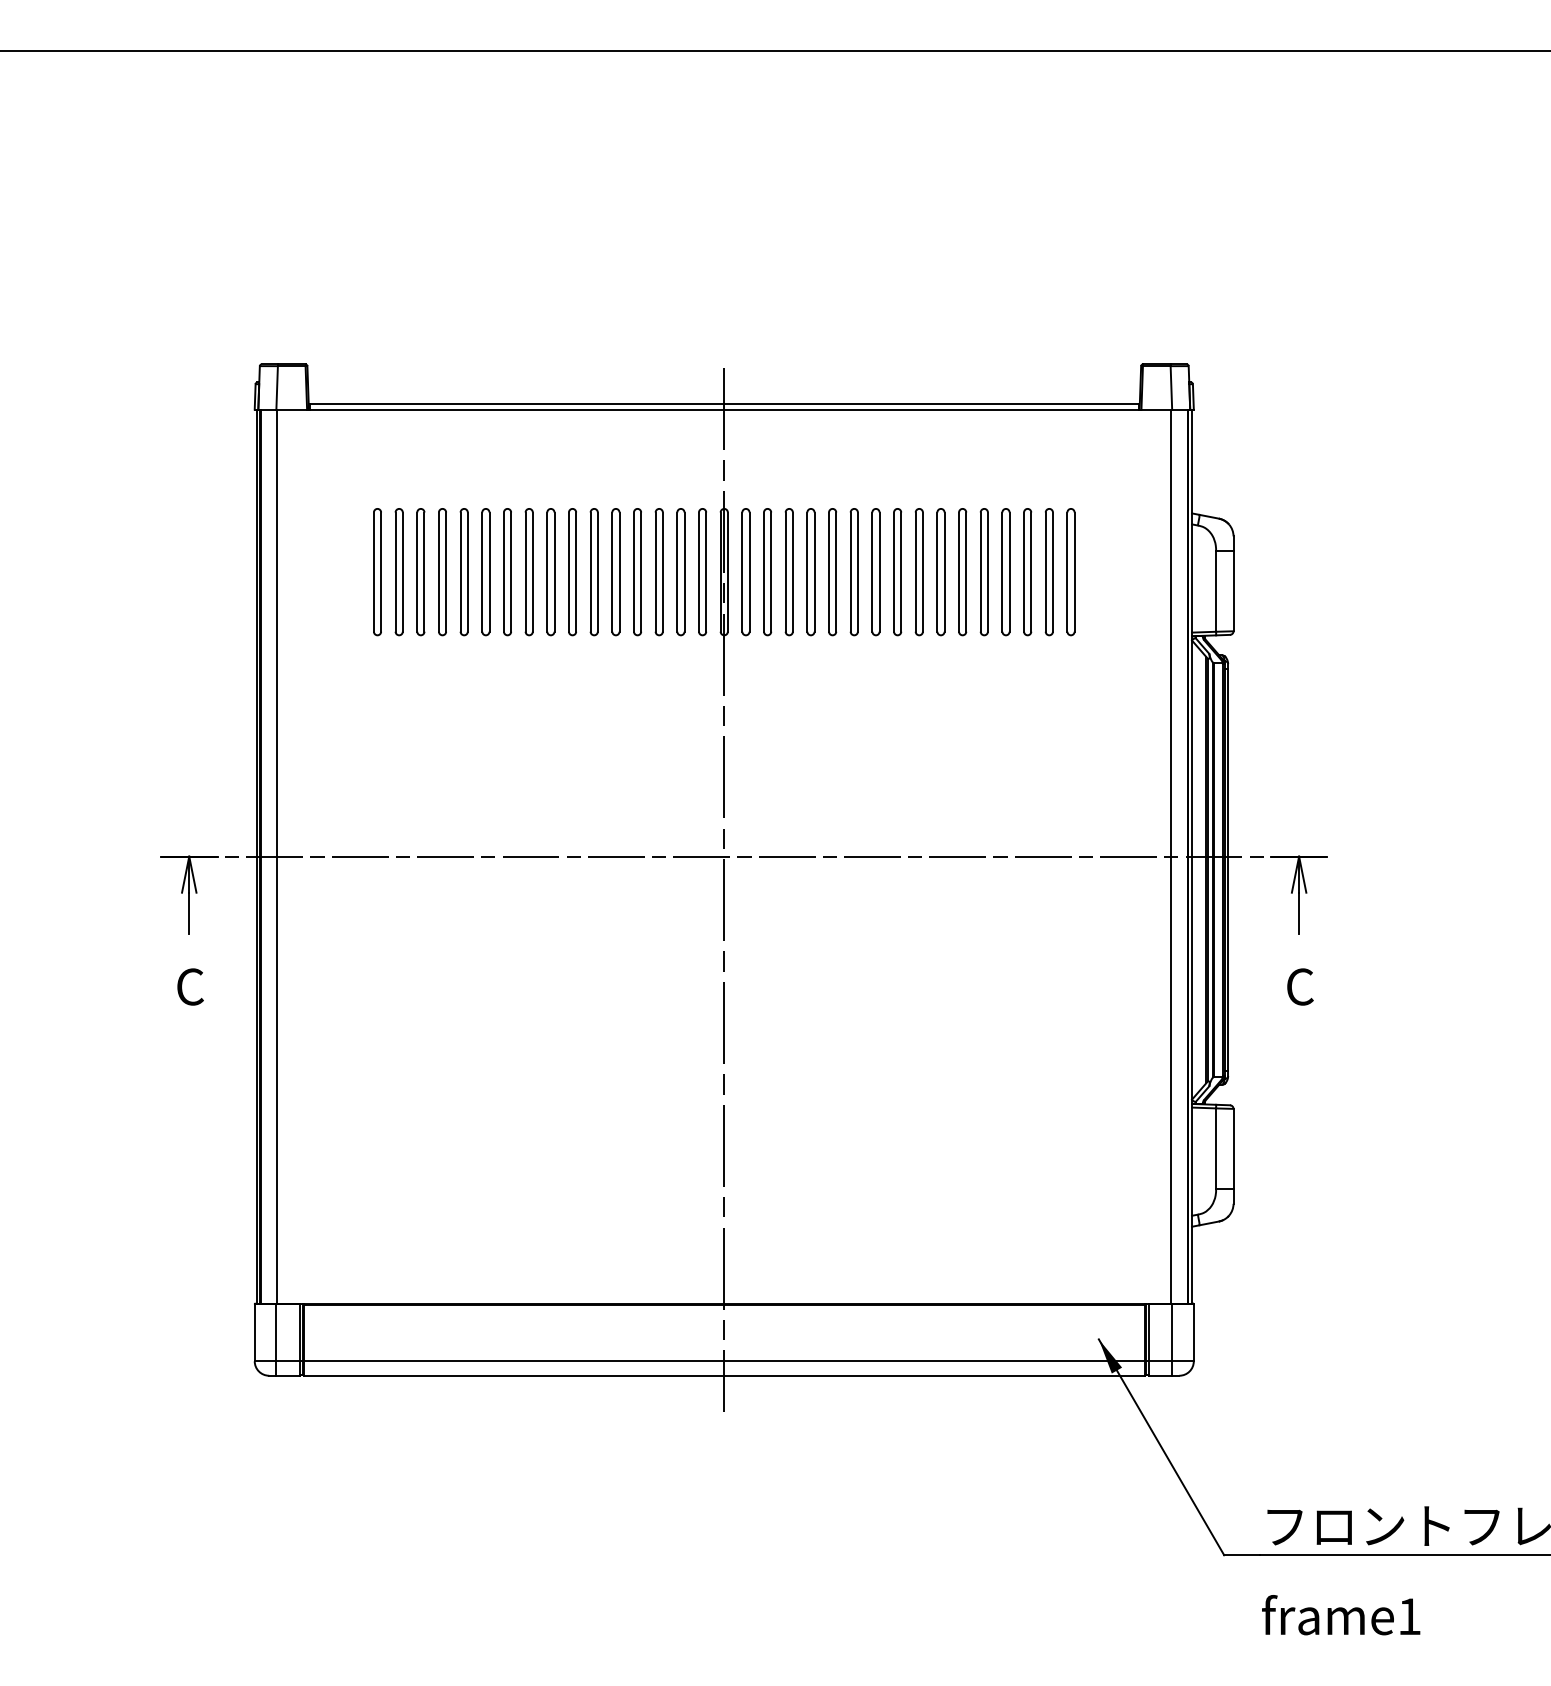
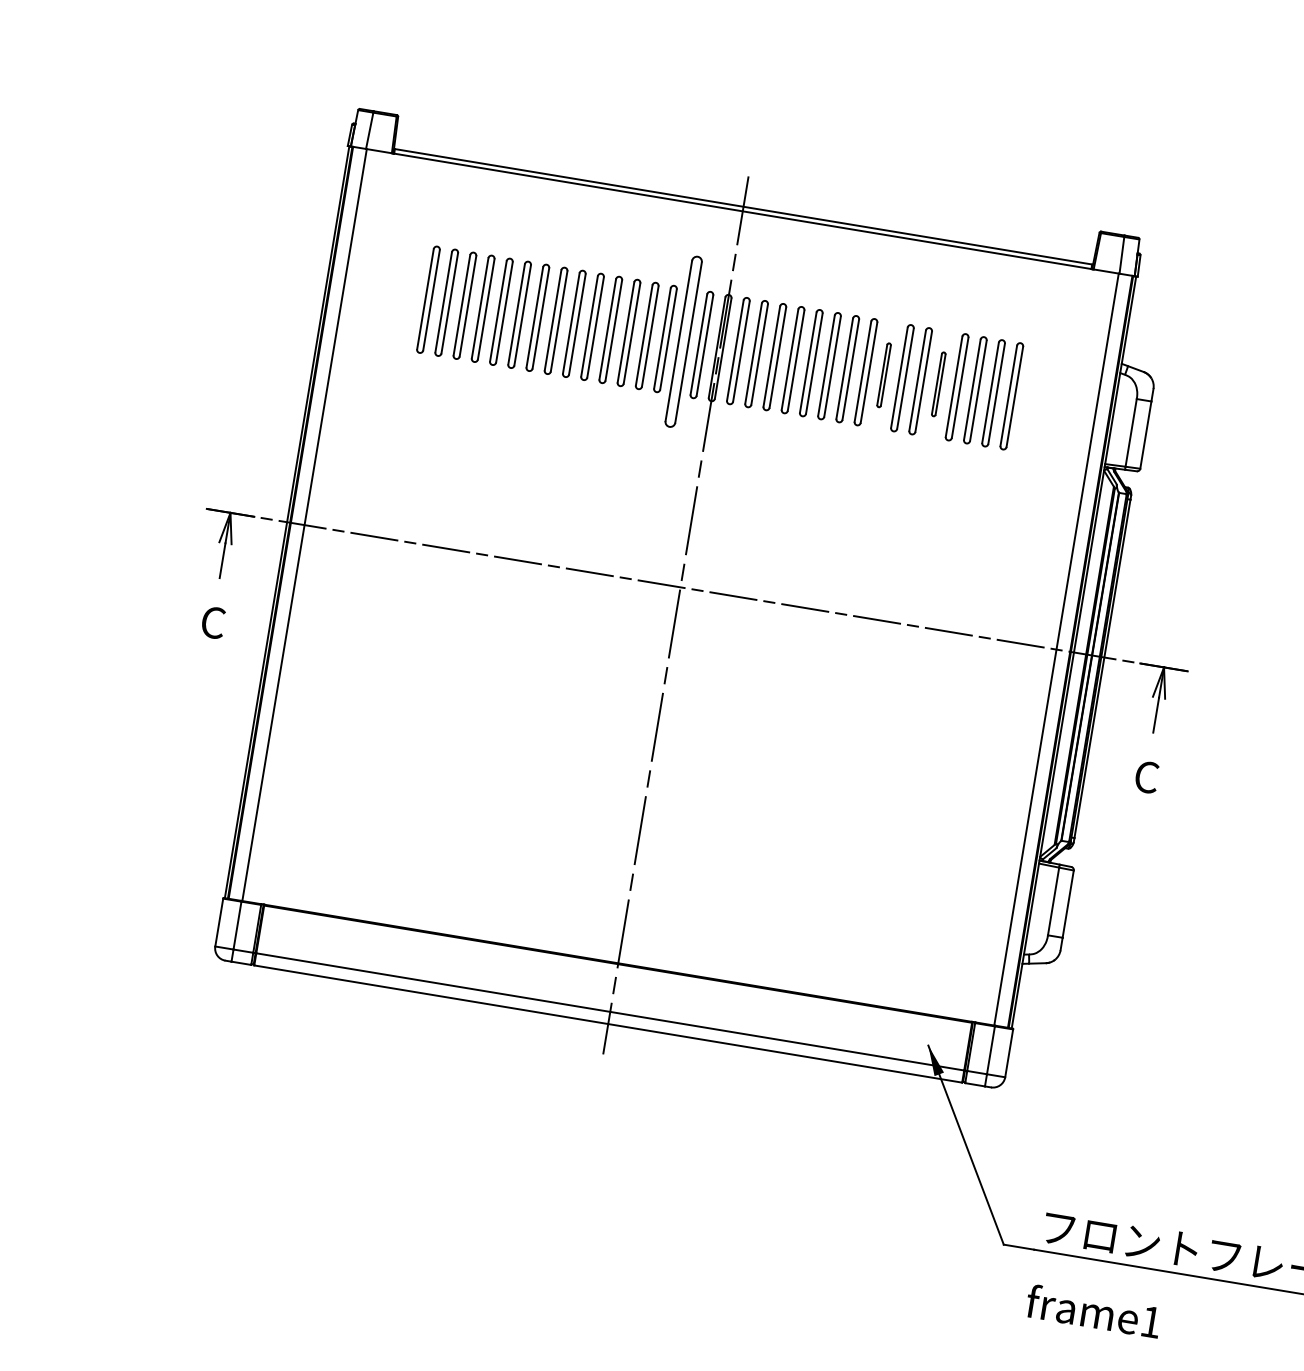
part: (680, 572) -> (683, 342), size x1.6
part: (918, 572) -> (883, 375), size x0.6
part: (983, 572) -> (938, 384), size x0.6

